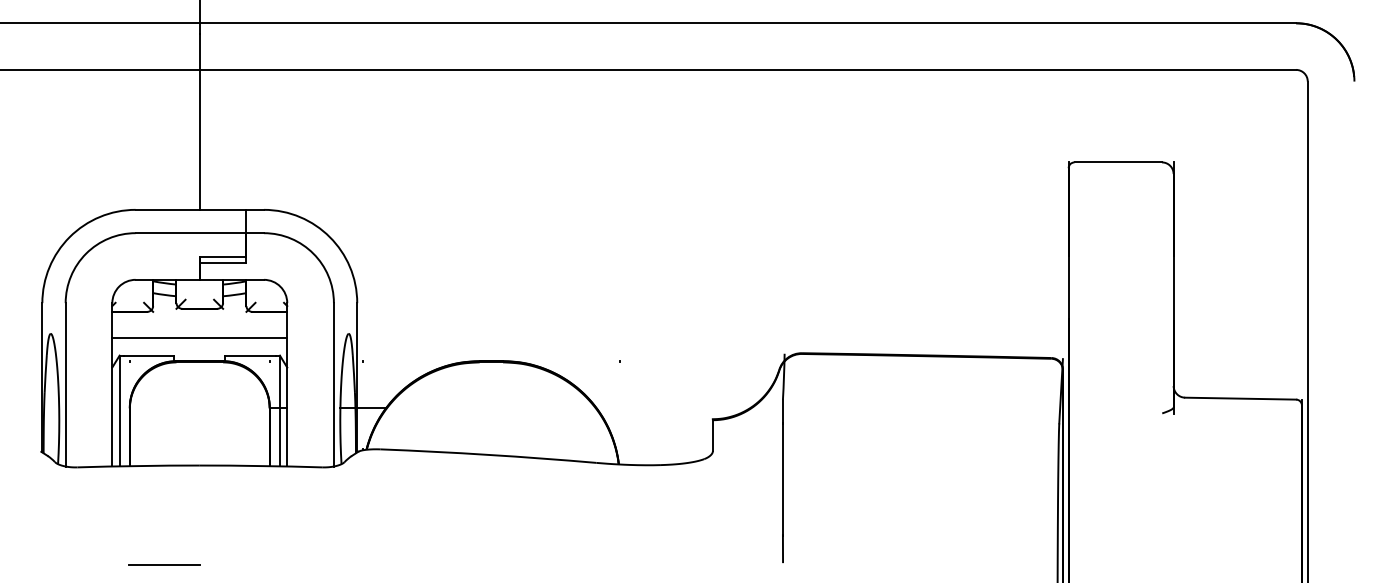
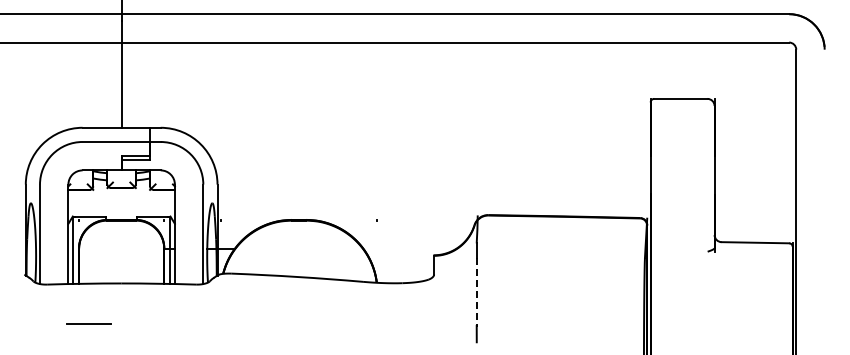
line: (199, 337) -> (121, 205), removed
line: (782, 480) -> (476, 292), solid -> dashed
line: (163, 564) -> (88, 323), moved

